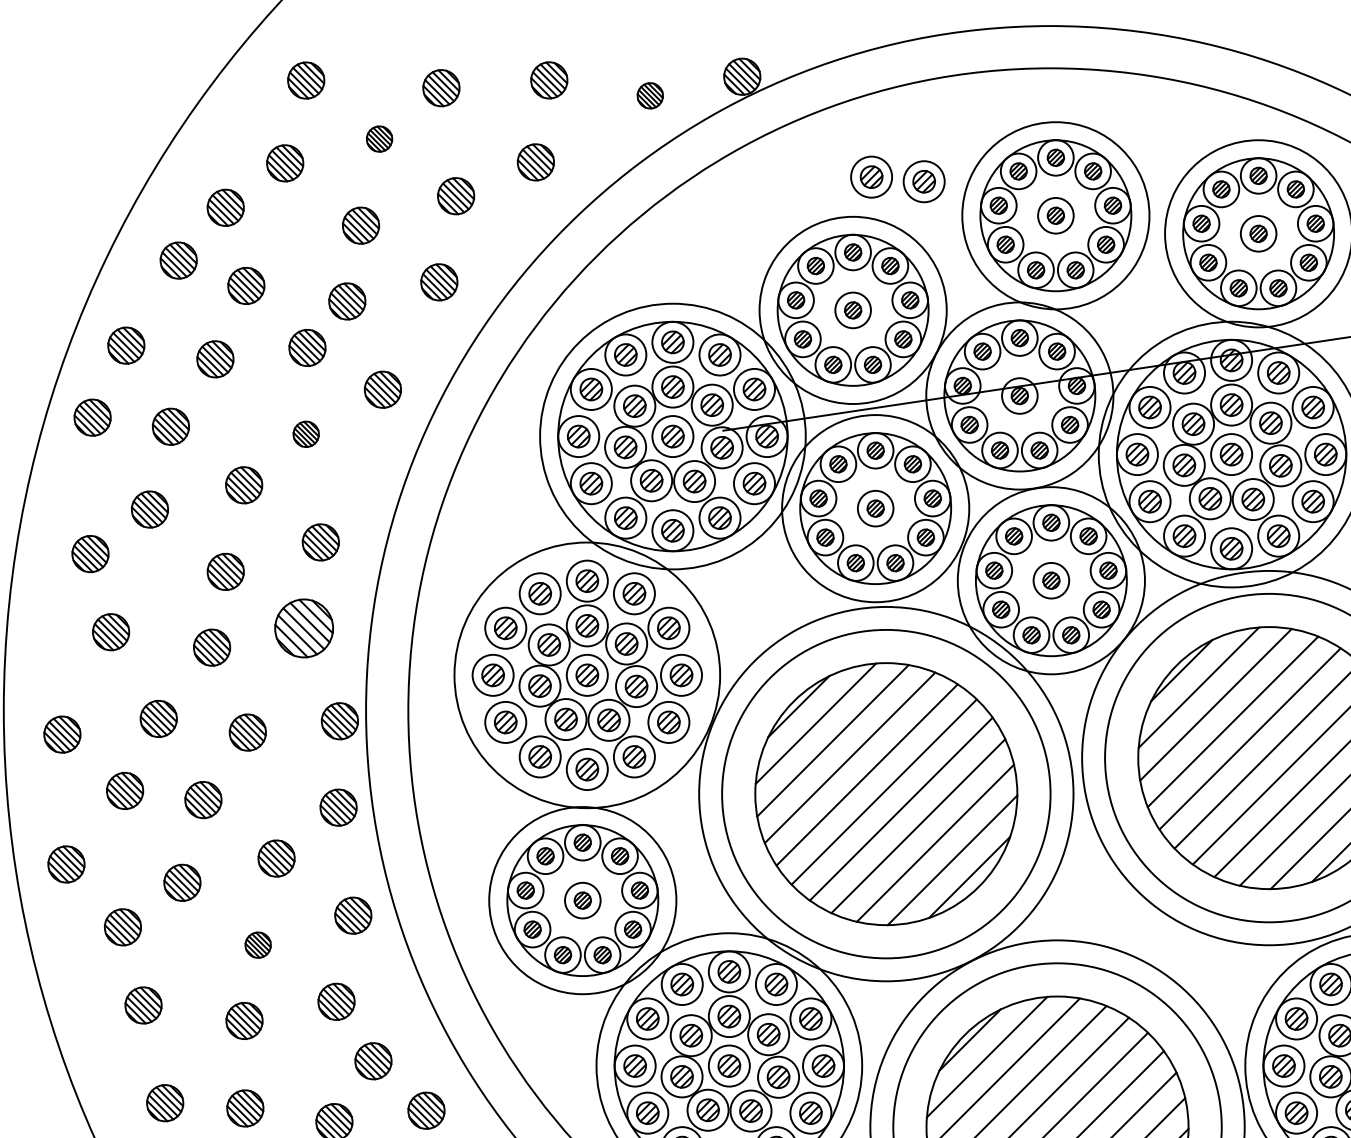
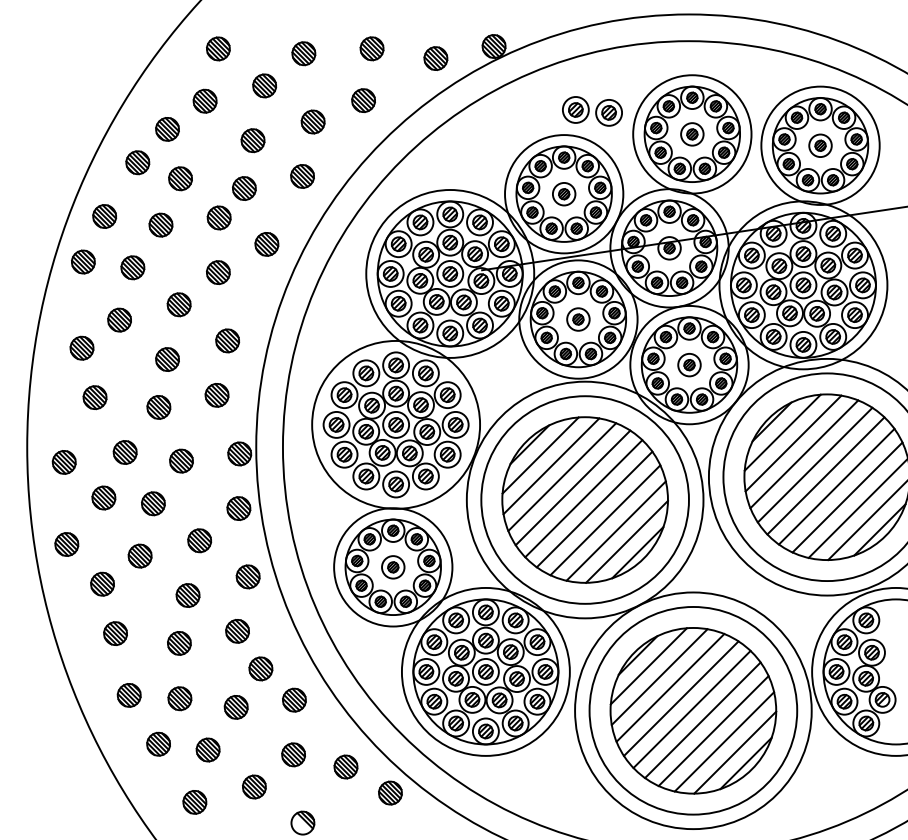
part: (649, 95) -> (435, 58), size x1.43
part: (379, 138) -> (264, 85), size x1.43
part: (306, 434) -> (218, 272), size x1.43
part: (303, 628) -> (216, 395), size x0.62
part: (257, 945) -> (187, 595), size x1.43

